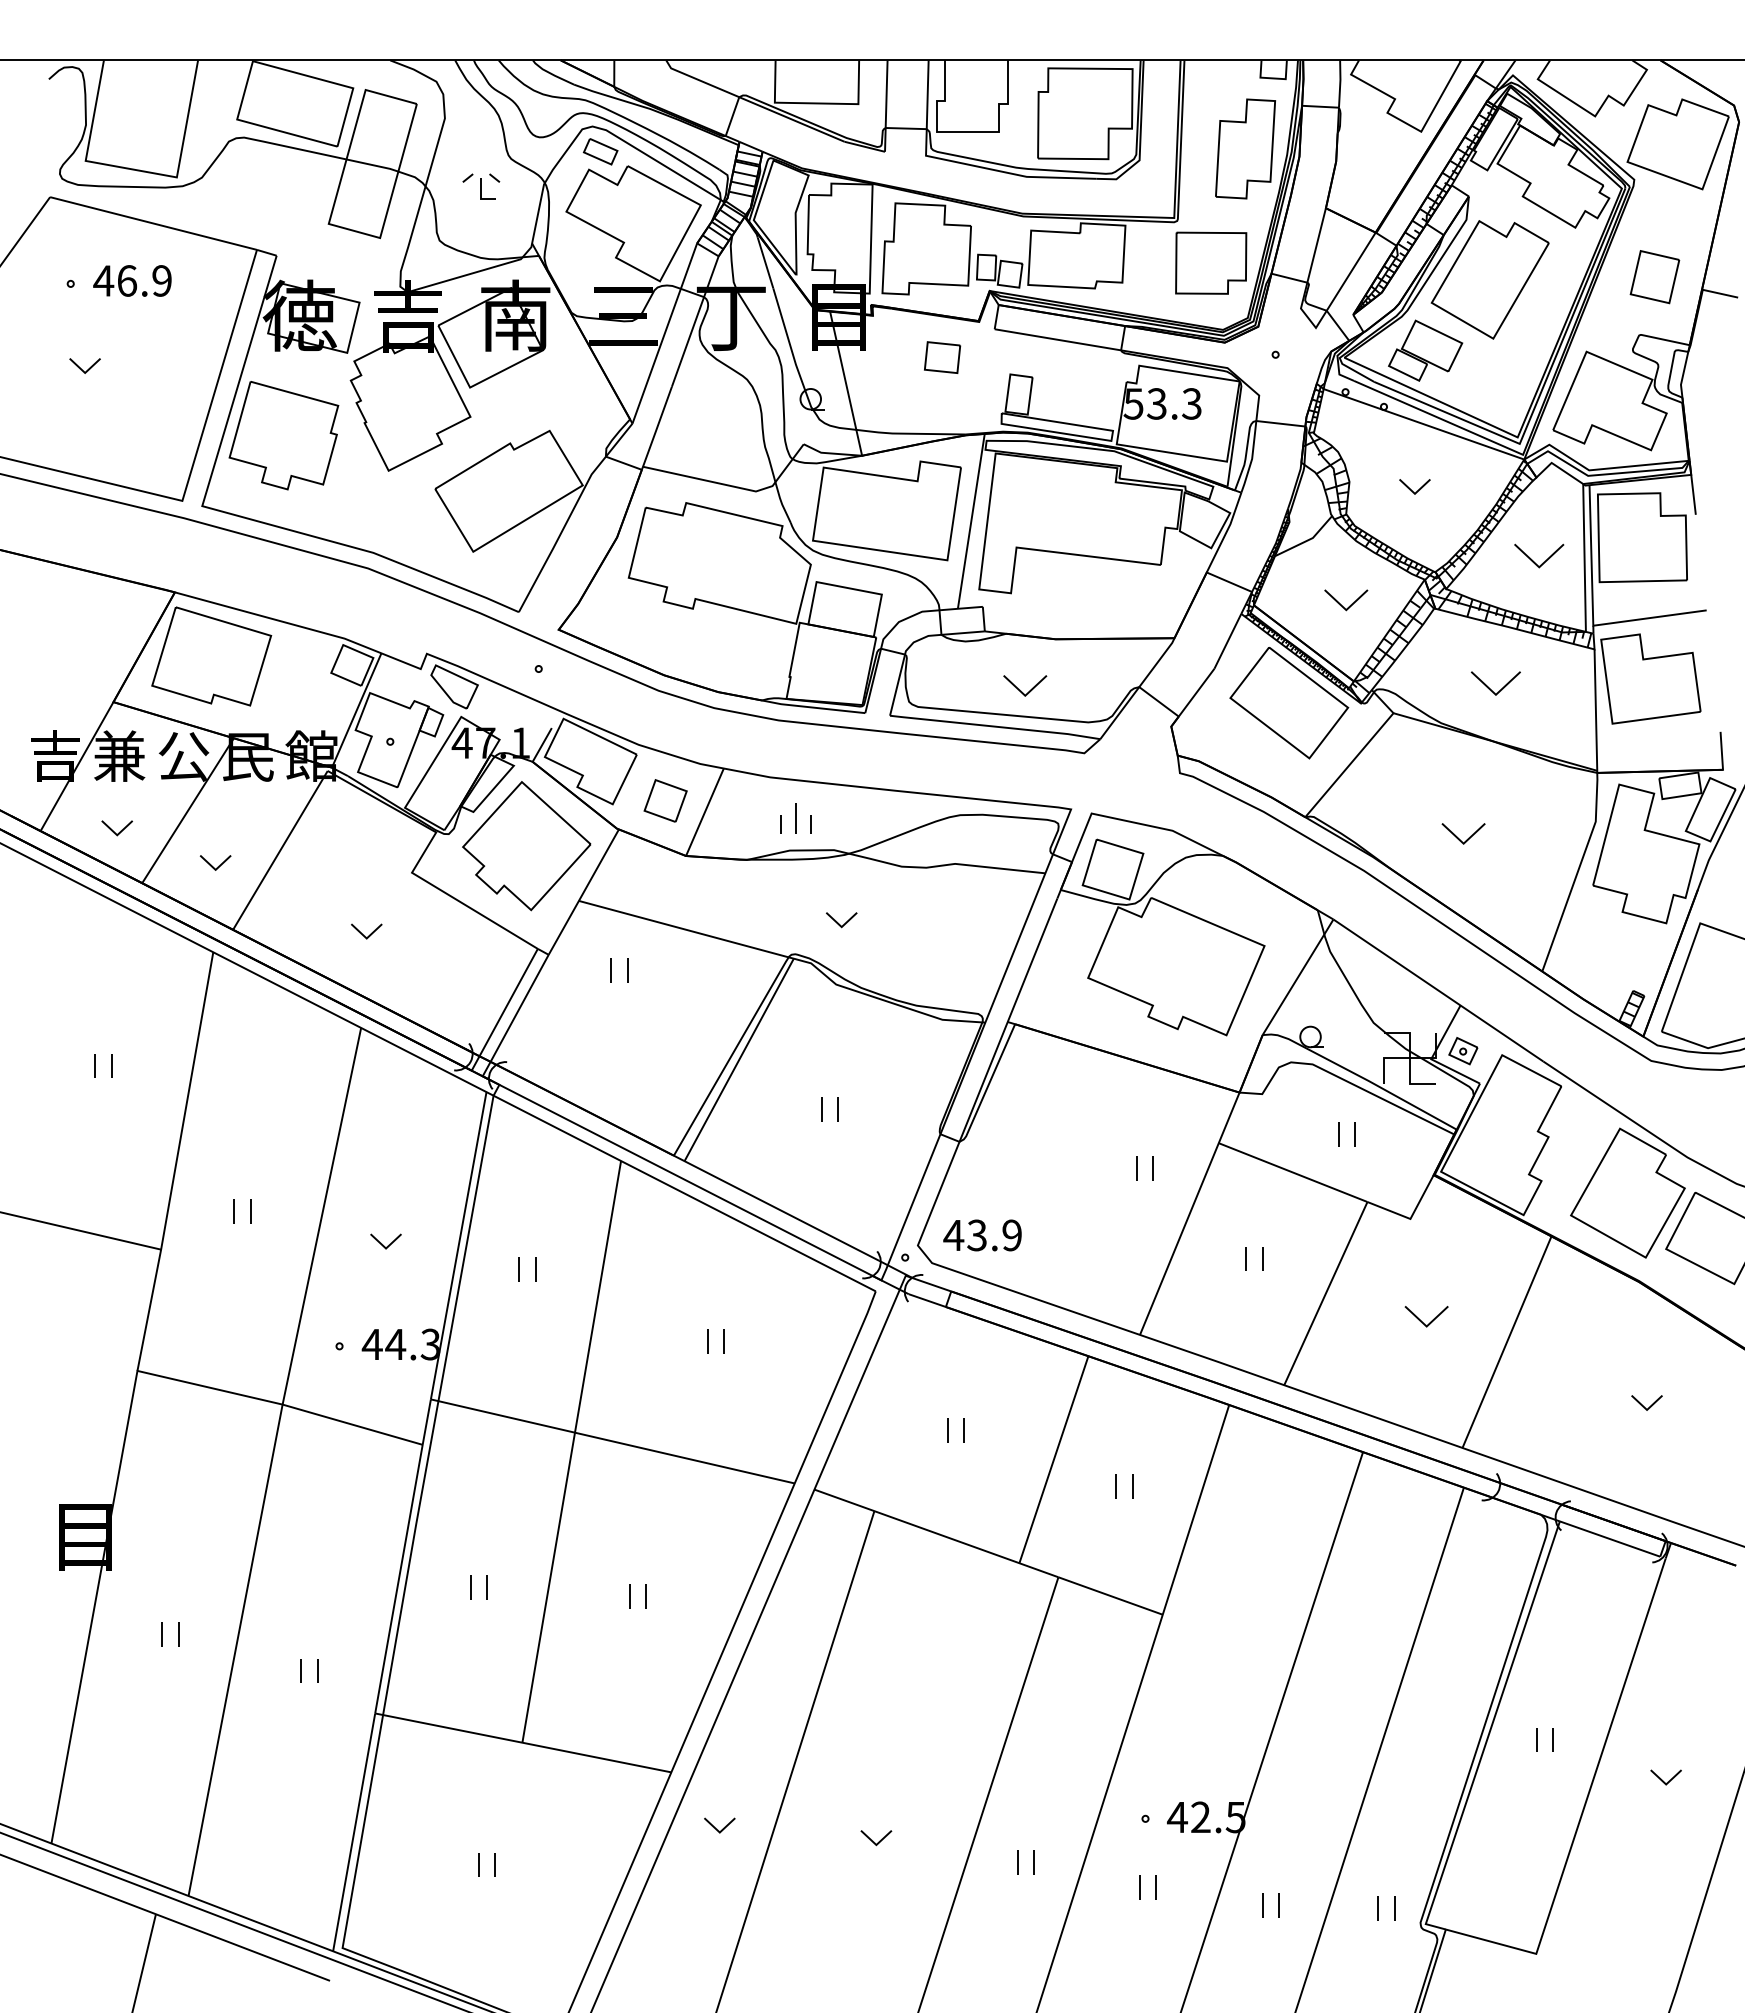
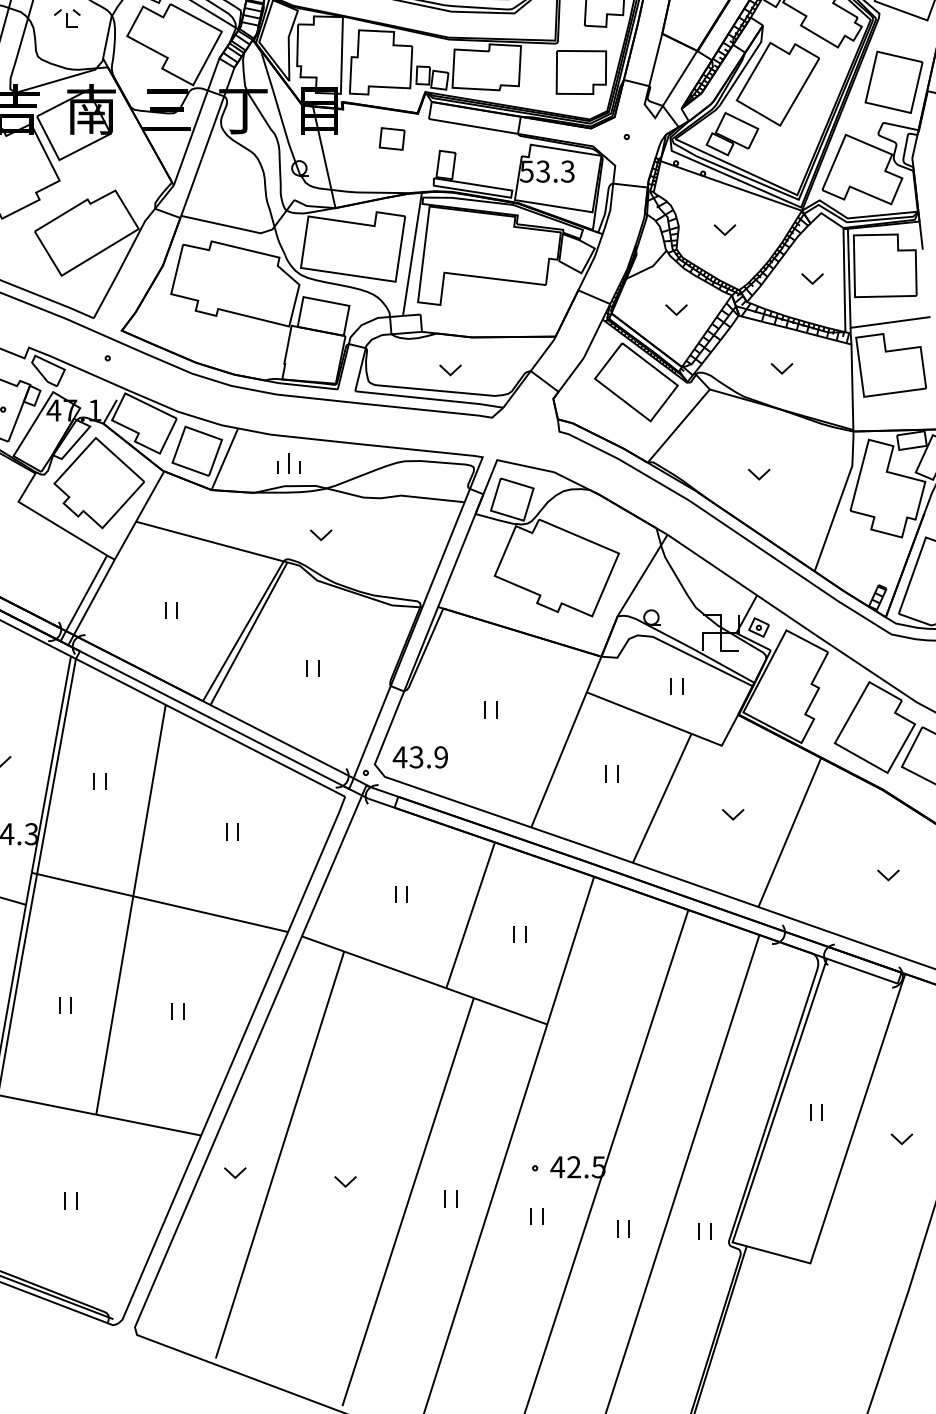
part: (1654, 276) -> (893, 81), size x1.67
part: (1539, 556) -> (812, 279), size x0.62
part: (1345, 600) -> (676, 310), size x0.71
part: (1495, 683) -> (781, 368), size x0.62
part: (1025, 685) -> (450, 369), size x0.71
part: (665, 800) -> (197, 450), size x1.67
part: (1463, 833) -> (759, 474), size x0.71
part: (611, 970) -> (166, 610), moved
part: (1137, 1168) -> (485, 710), moved
part: (1426, 1316) -> (733, 814), size x0.71

